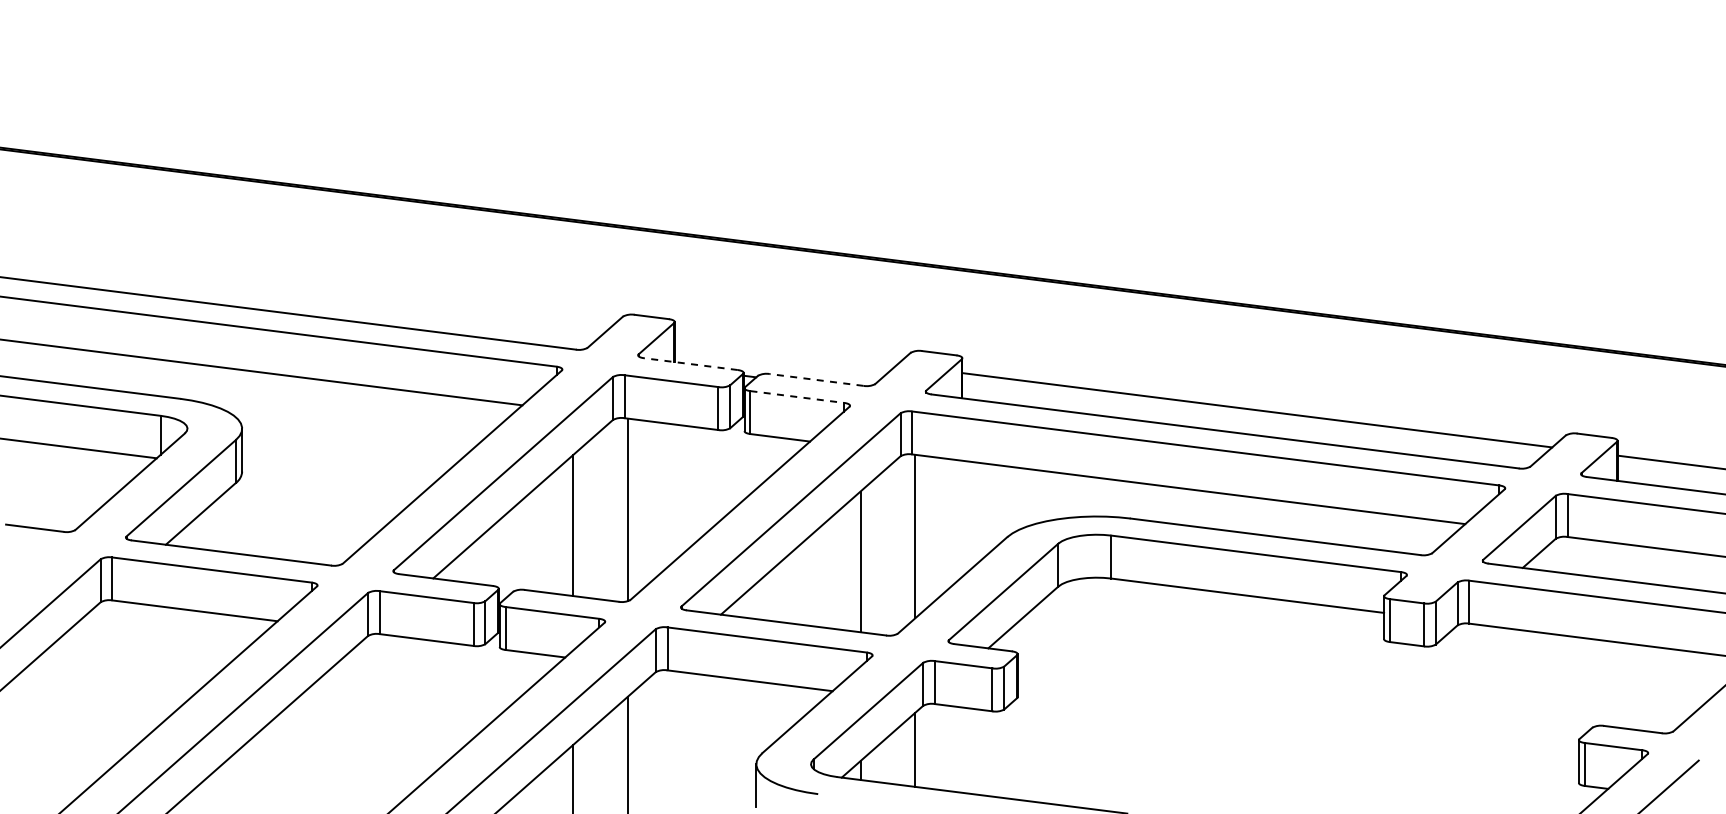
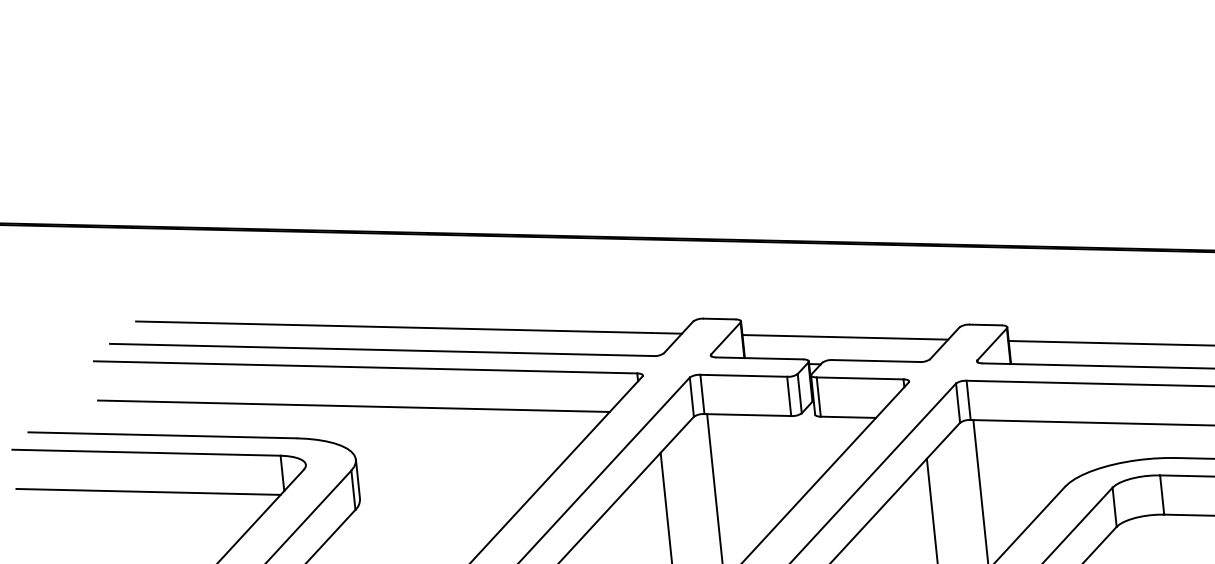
line: (314, 291) -> (409, 327), added
line: (785, 350) -> (844, 337), added
line: (690, 364) -> (759, 358), dashed -> solid
line: (816, 379) -> (876, 360), dashed -> solid
line: (797, 397) -> (860, 378), dashed -> solid

